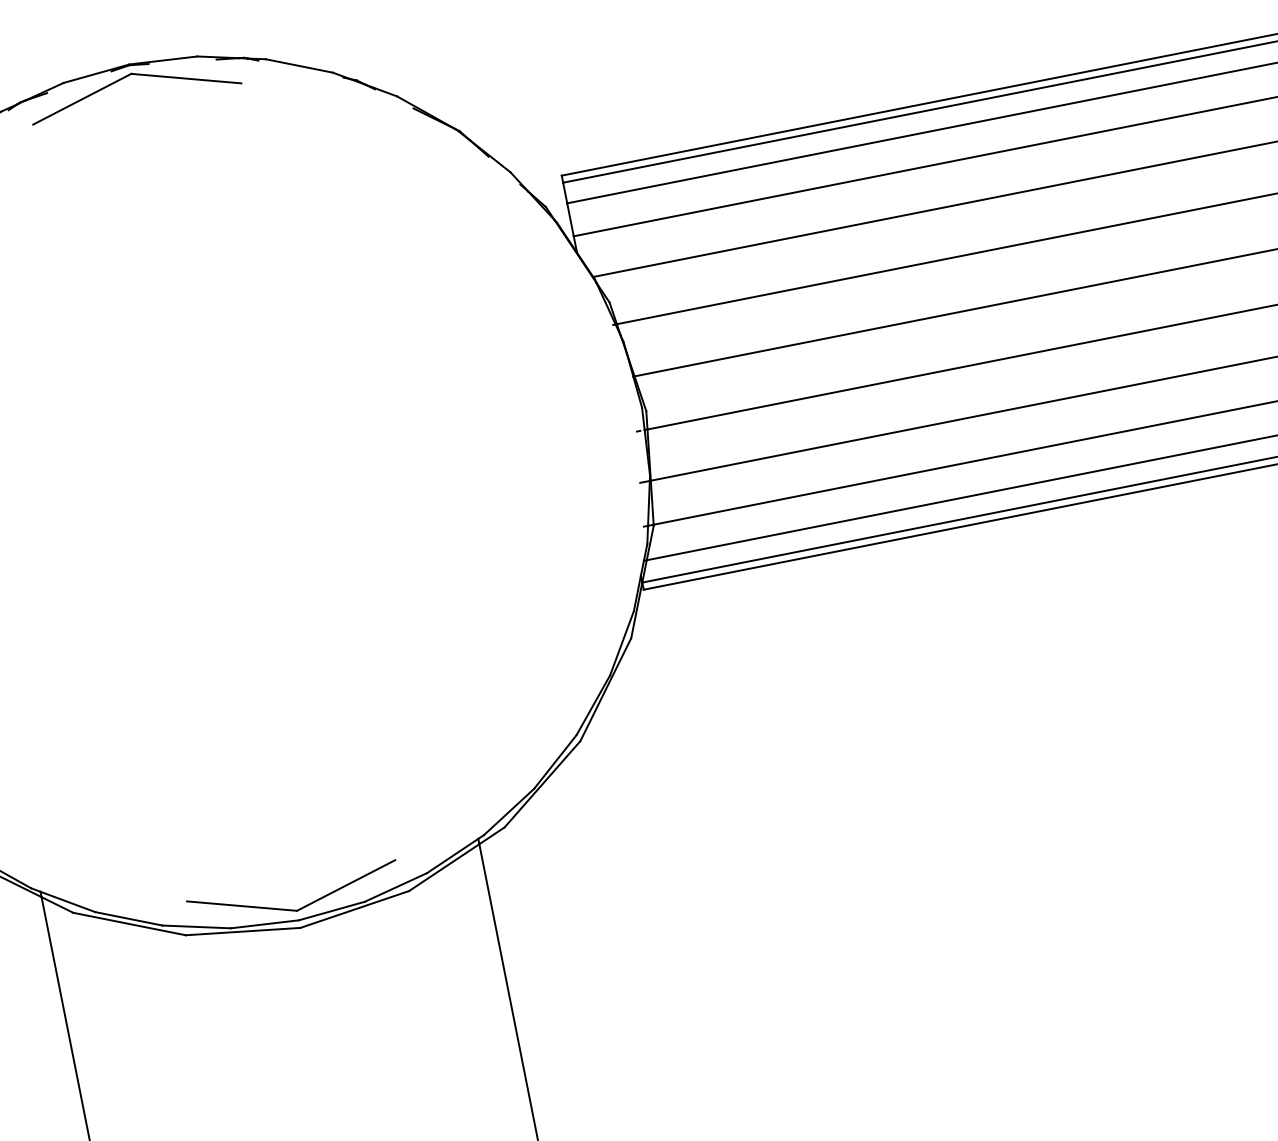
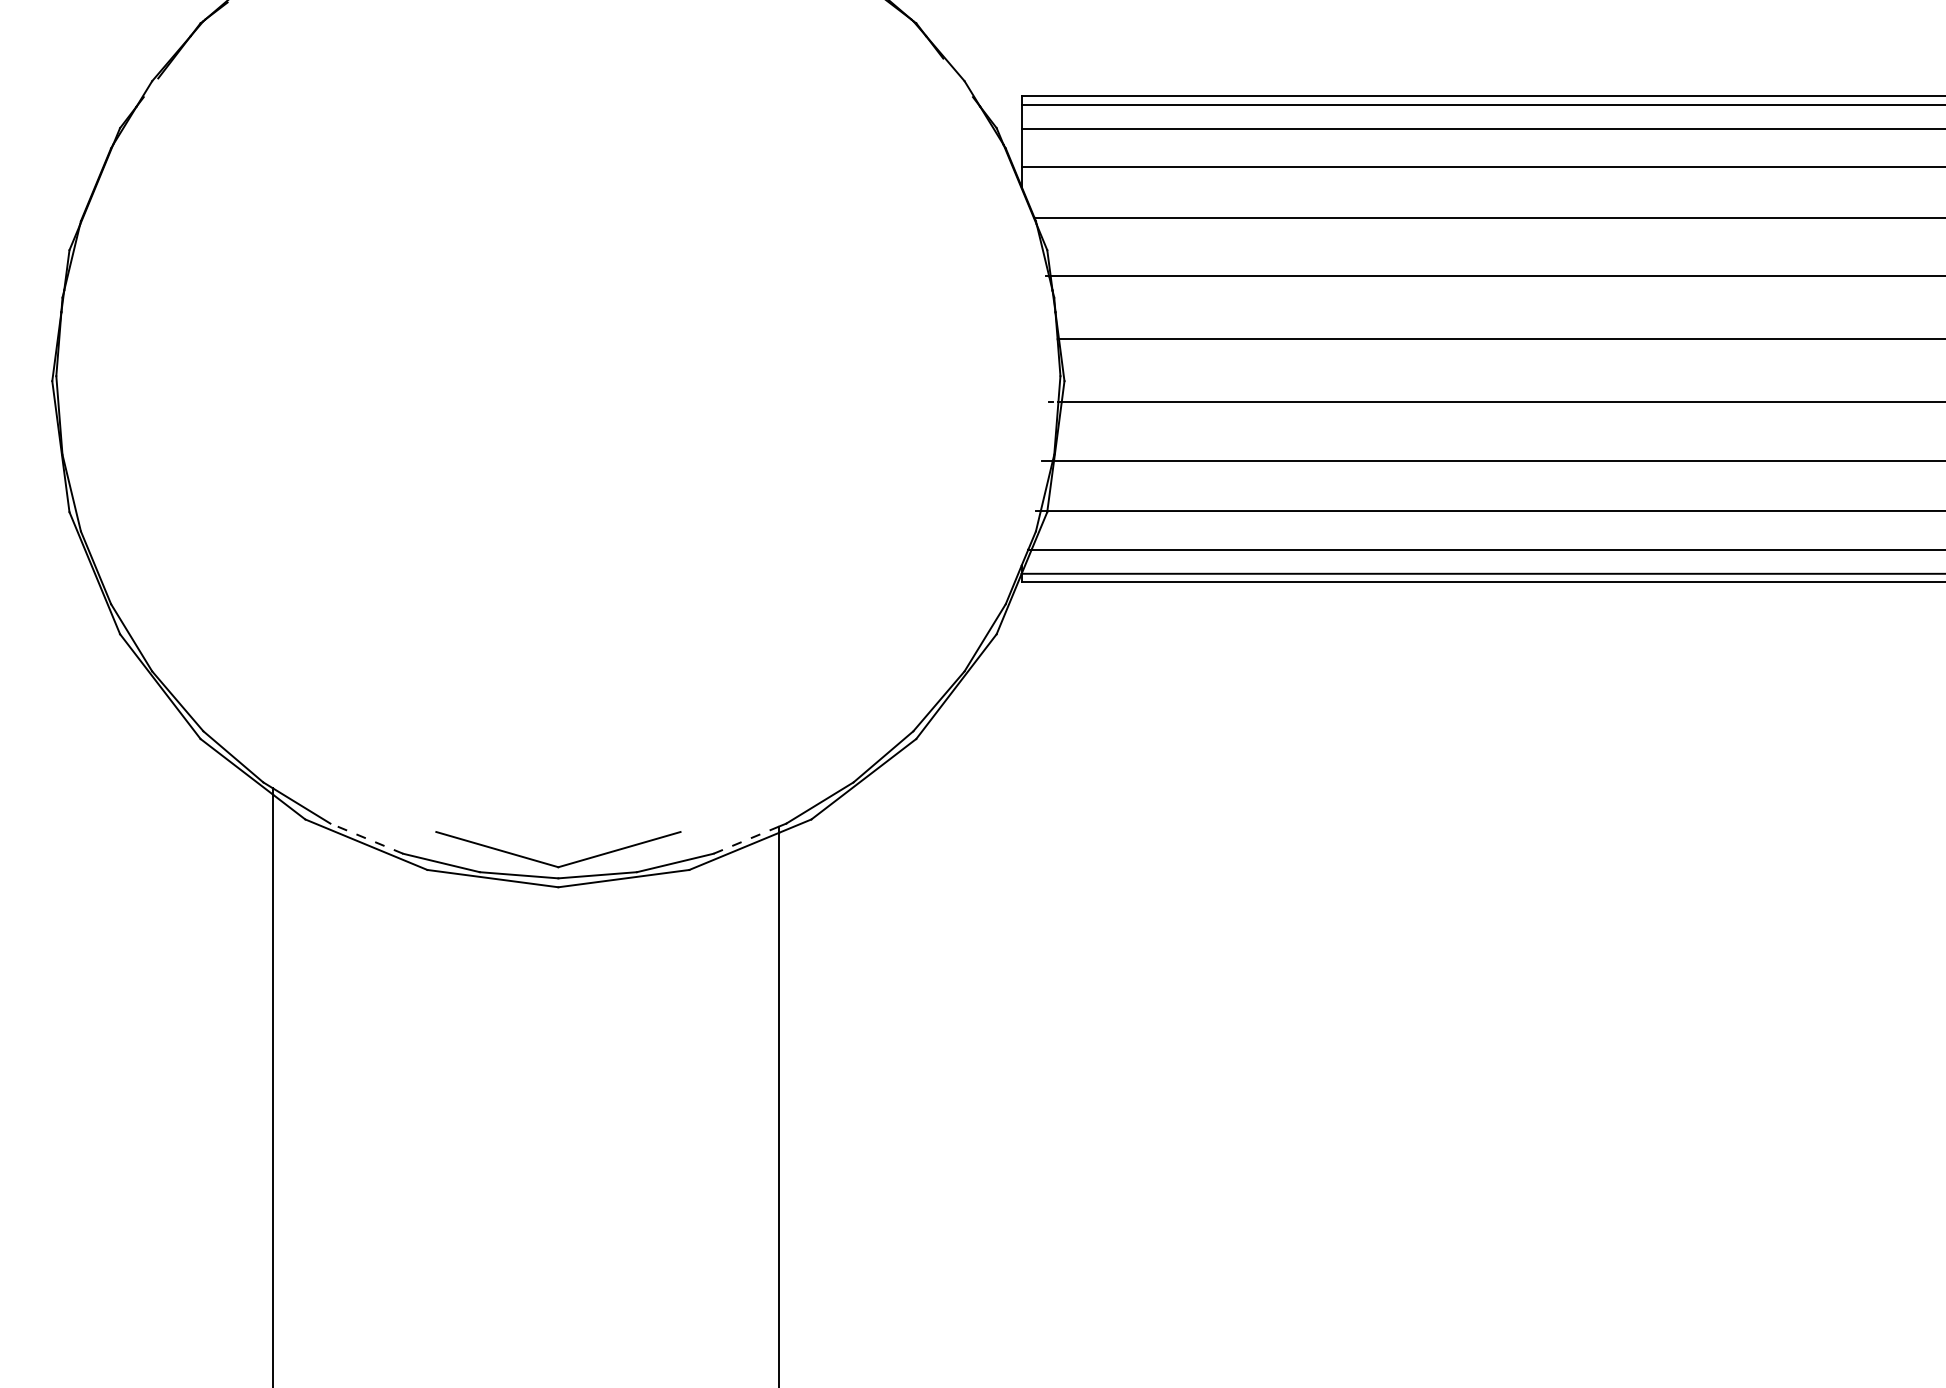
line: (452, 856) -> (746, 840), solid -> dashed
line: (128, 918) -> (366, 838), solid -> dashed

